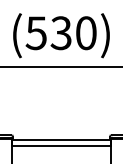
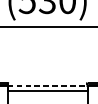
line: (62, 139) -> (48, 86), solid -> dashed

